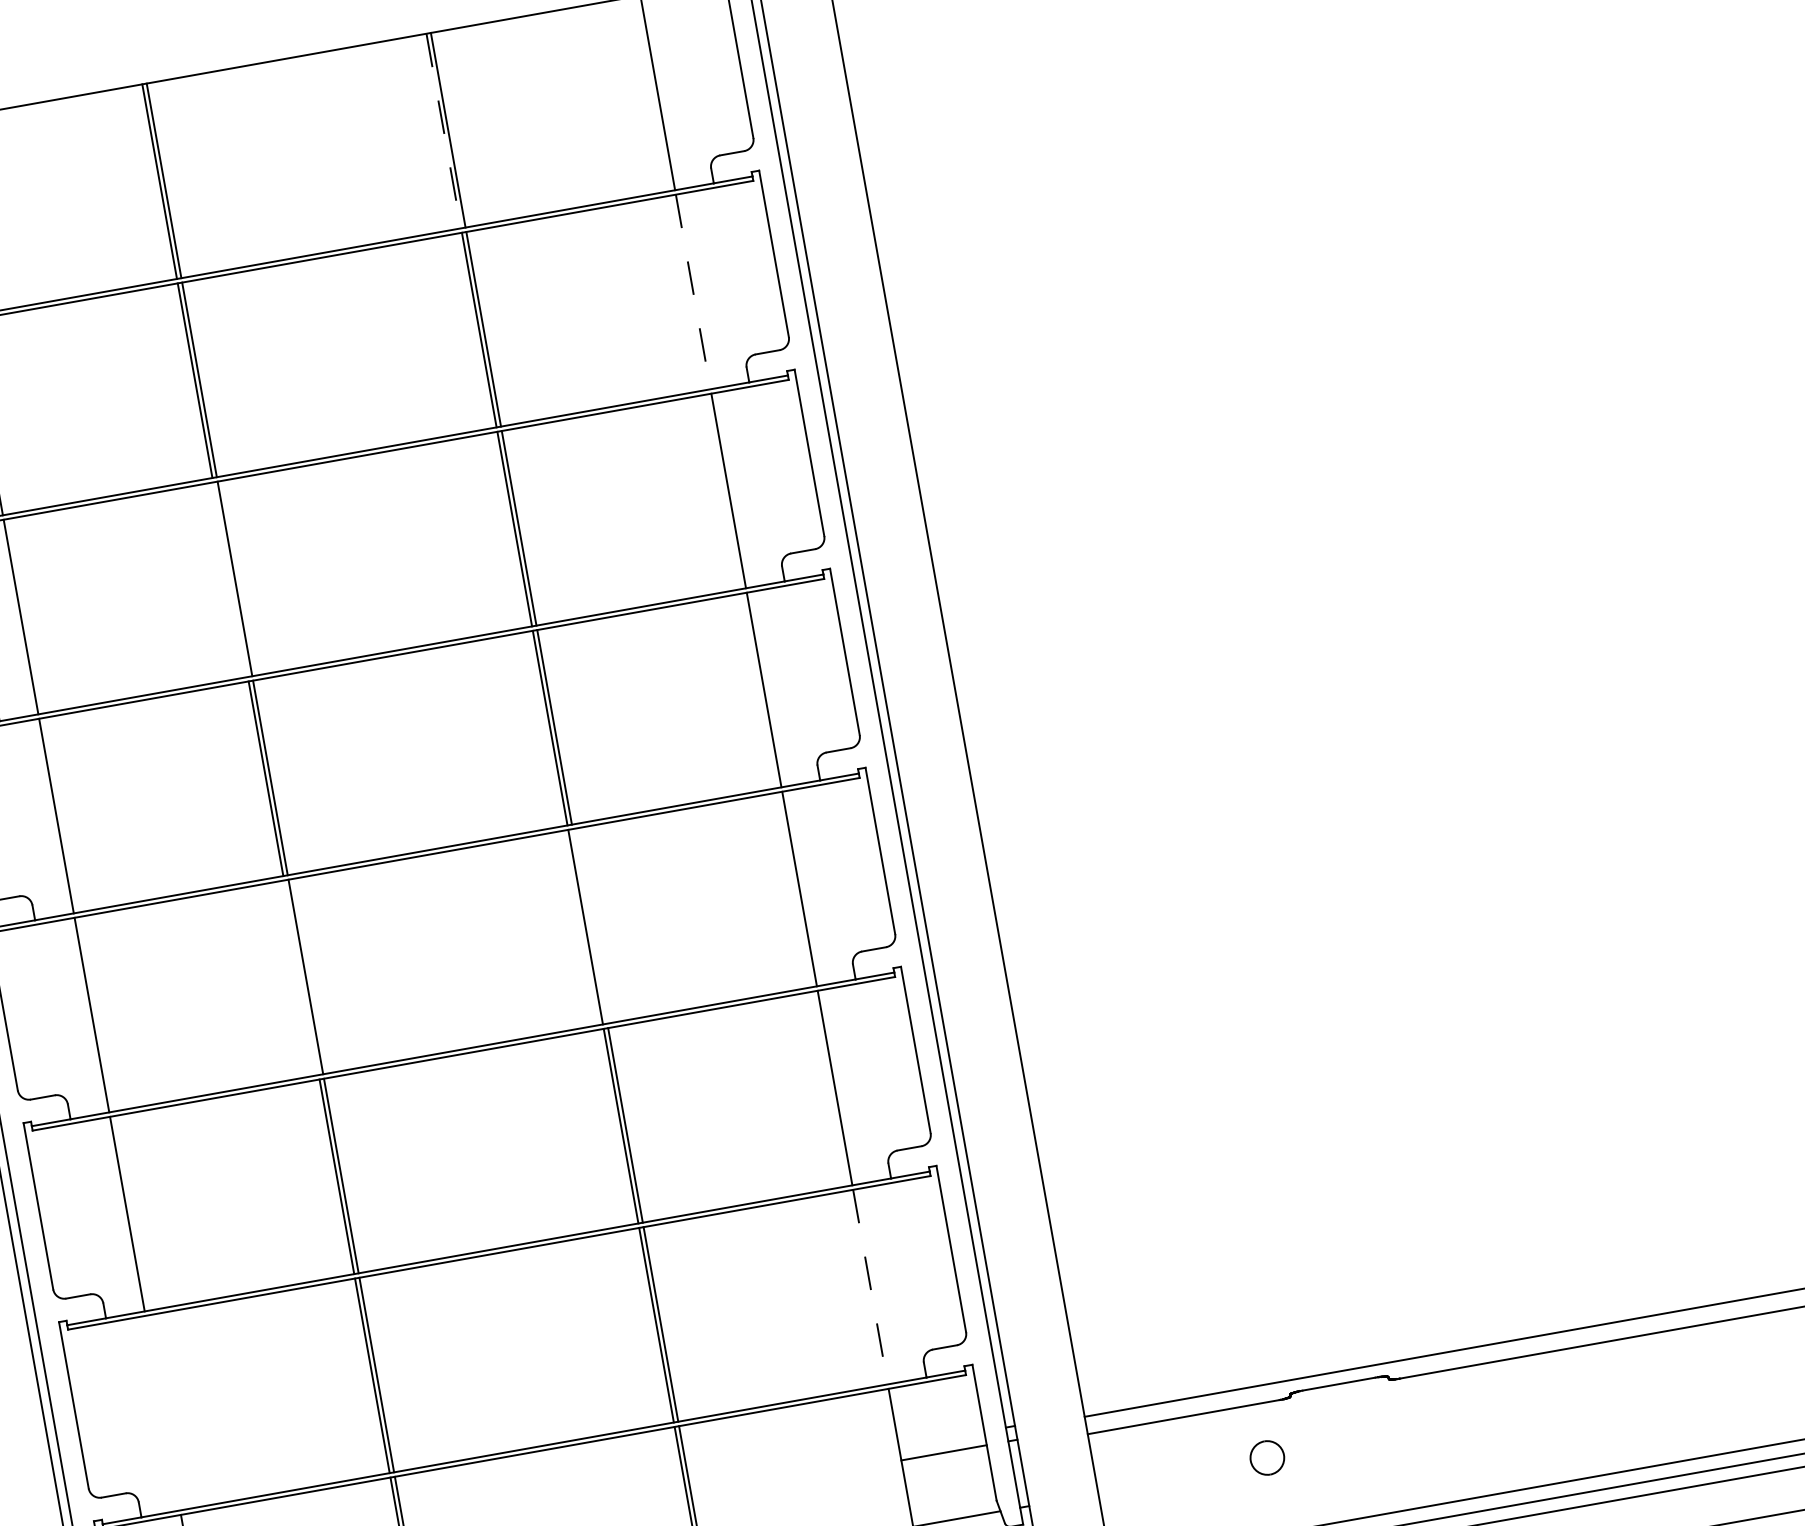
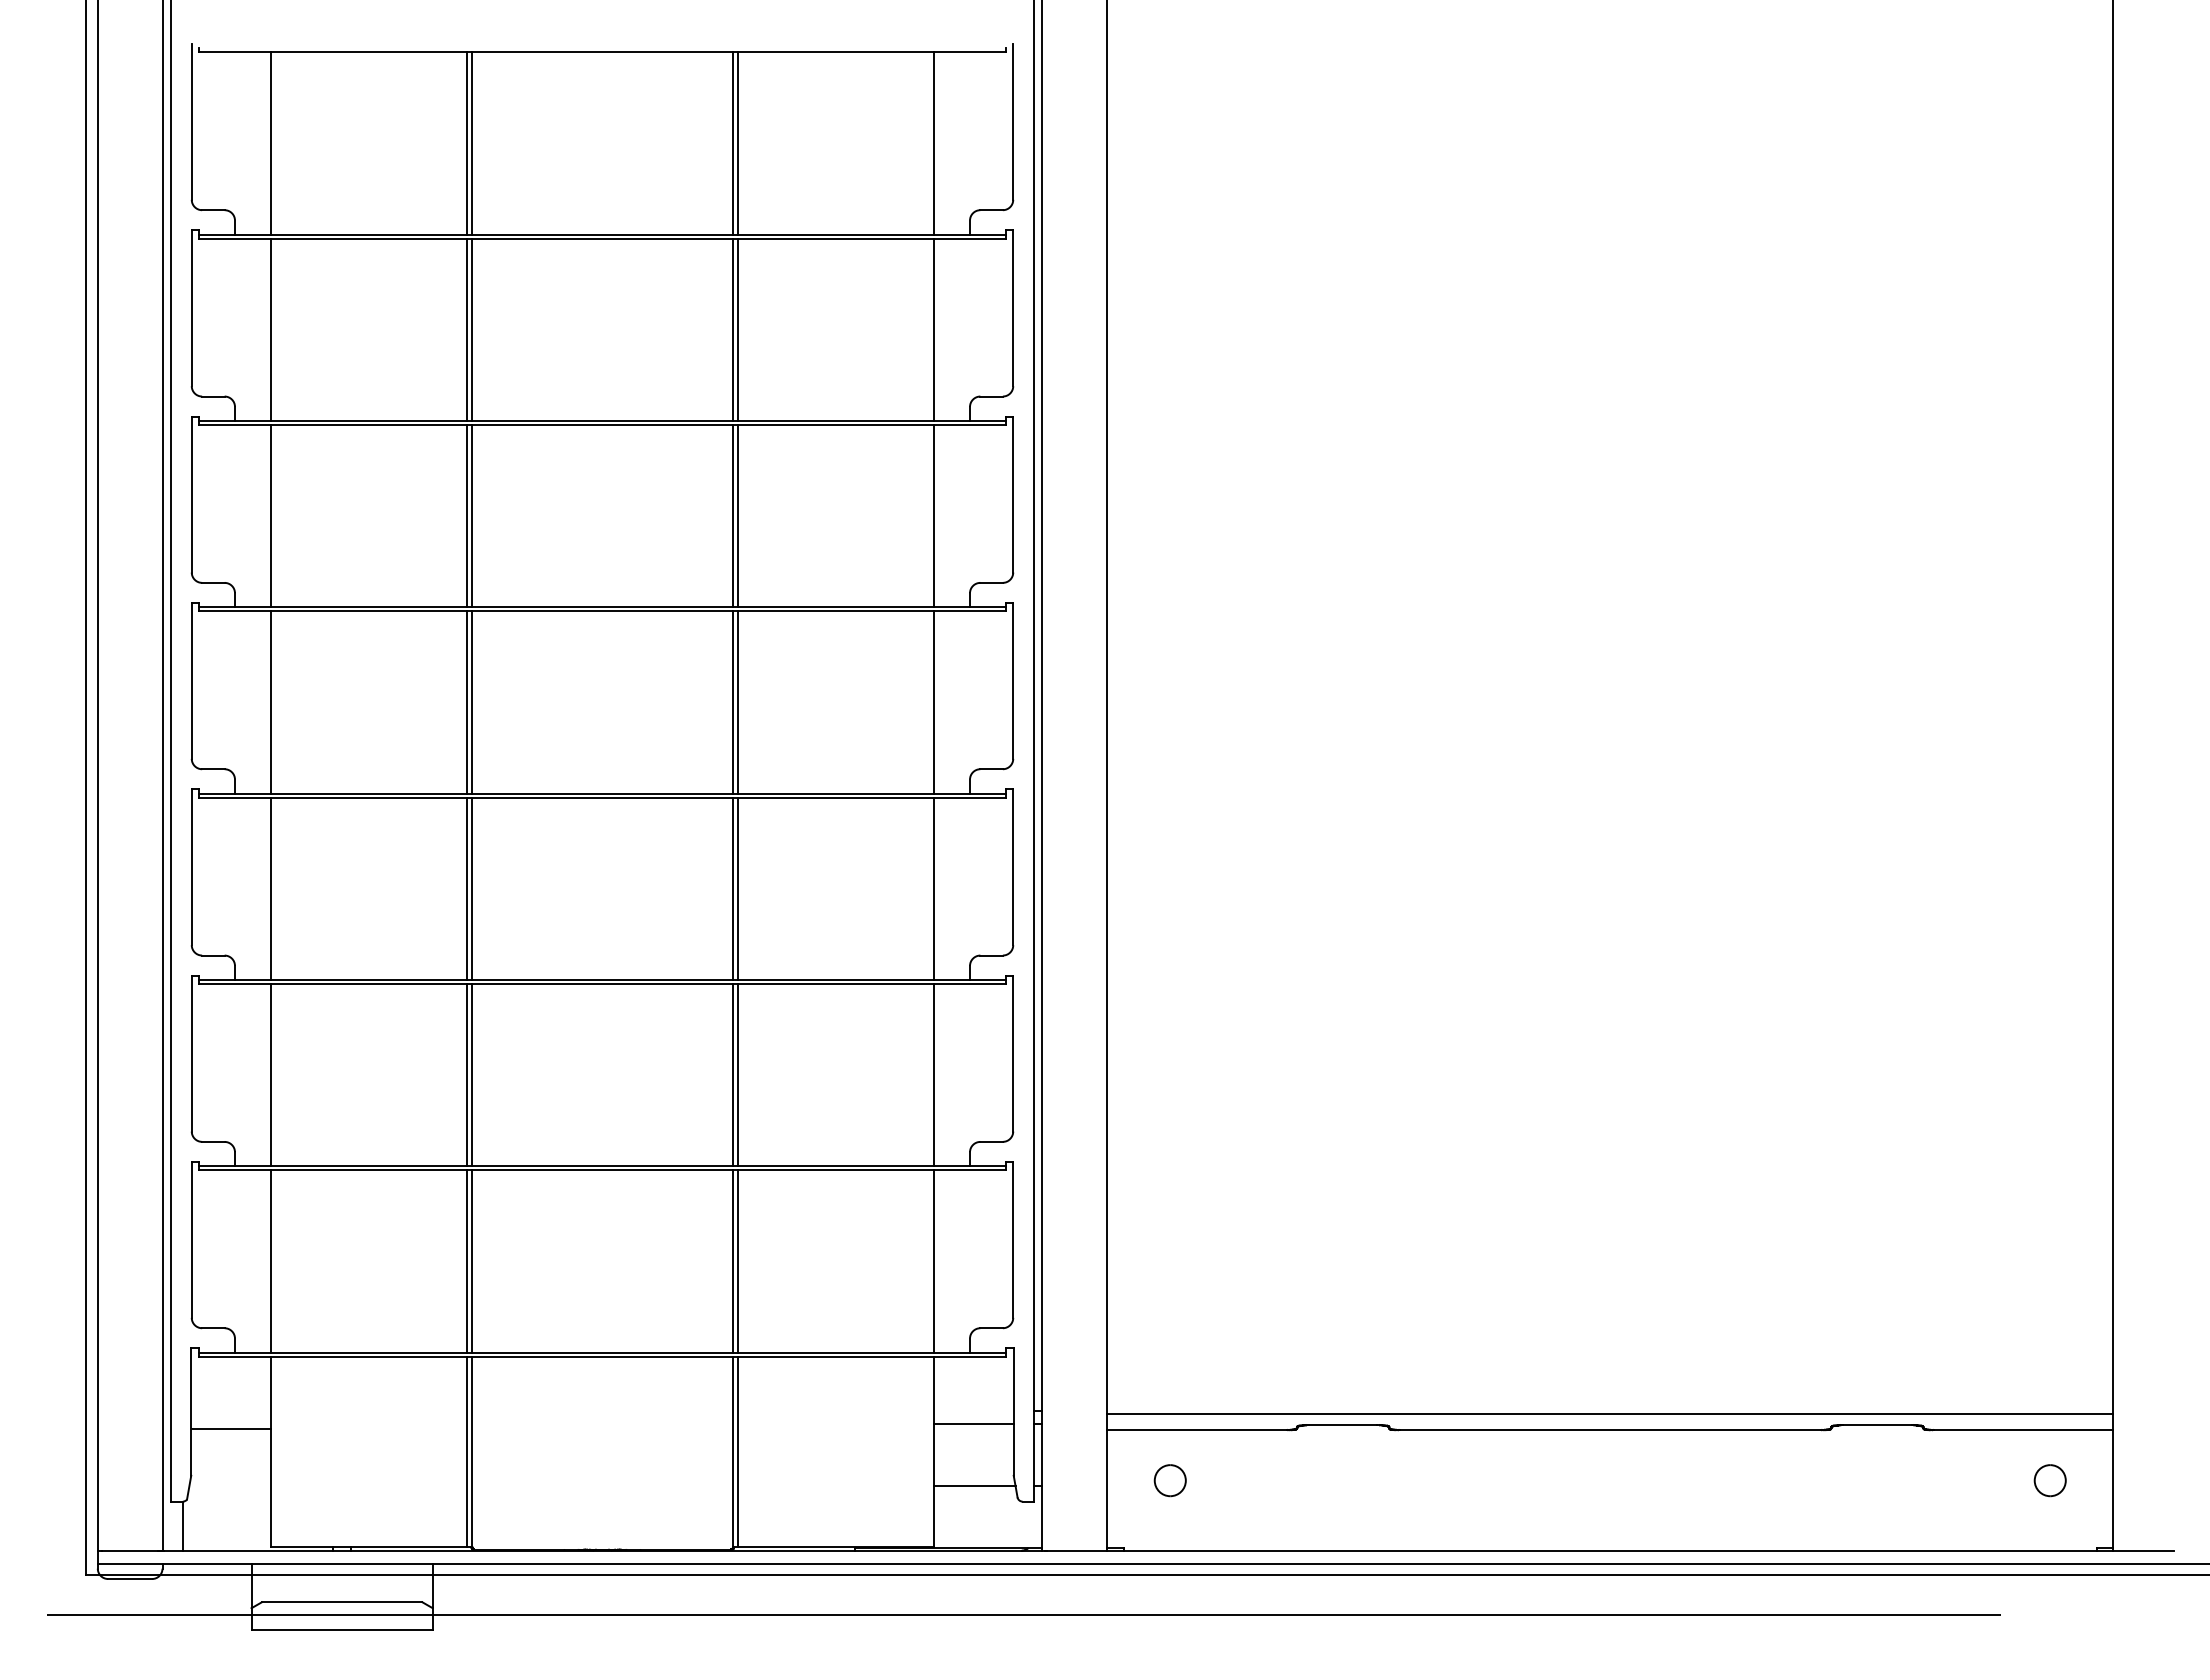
line: (443, 131) -> (733, 143), dashed -> solid
line: (693, 292) -> (933, 330), dashed -> solid
line: (230, 580) -> (467, 516), added
line: (589, 926) -> (737, 888), added
line: (301, 977) -> (467, 888), added
line: (870, 1287) -> (933, 1261), dashed -> solid
line: (163, 1413) -> (271, 1261), added
part: (1266, 1457) -> (1169, 1480), moved

